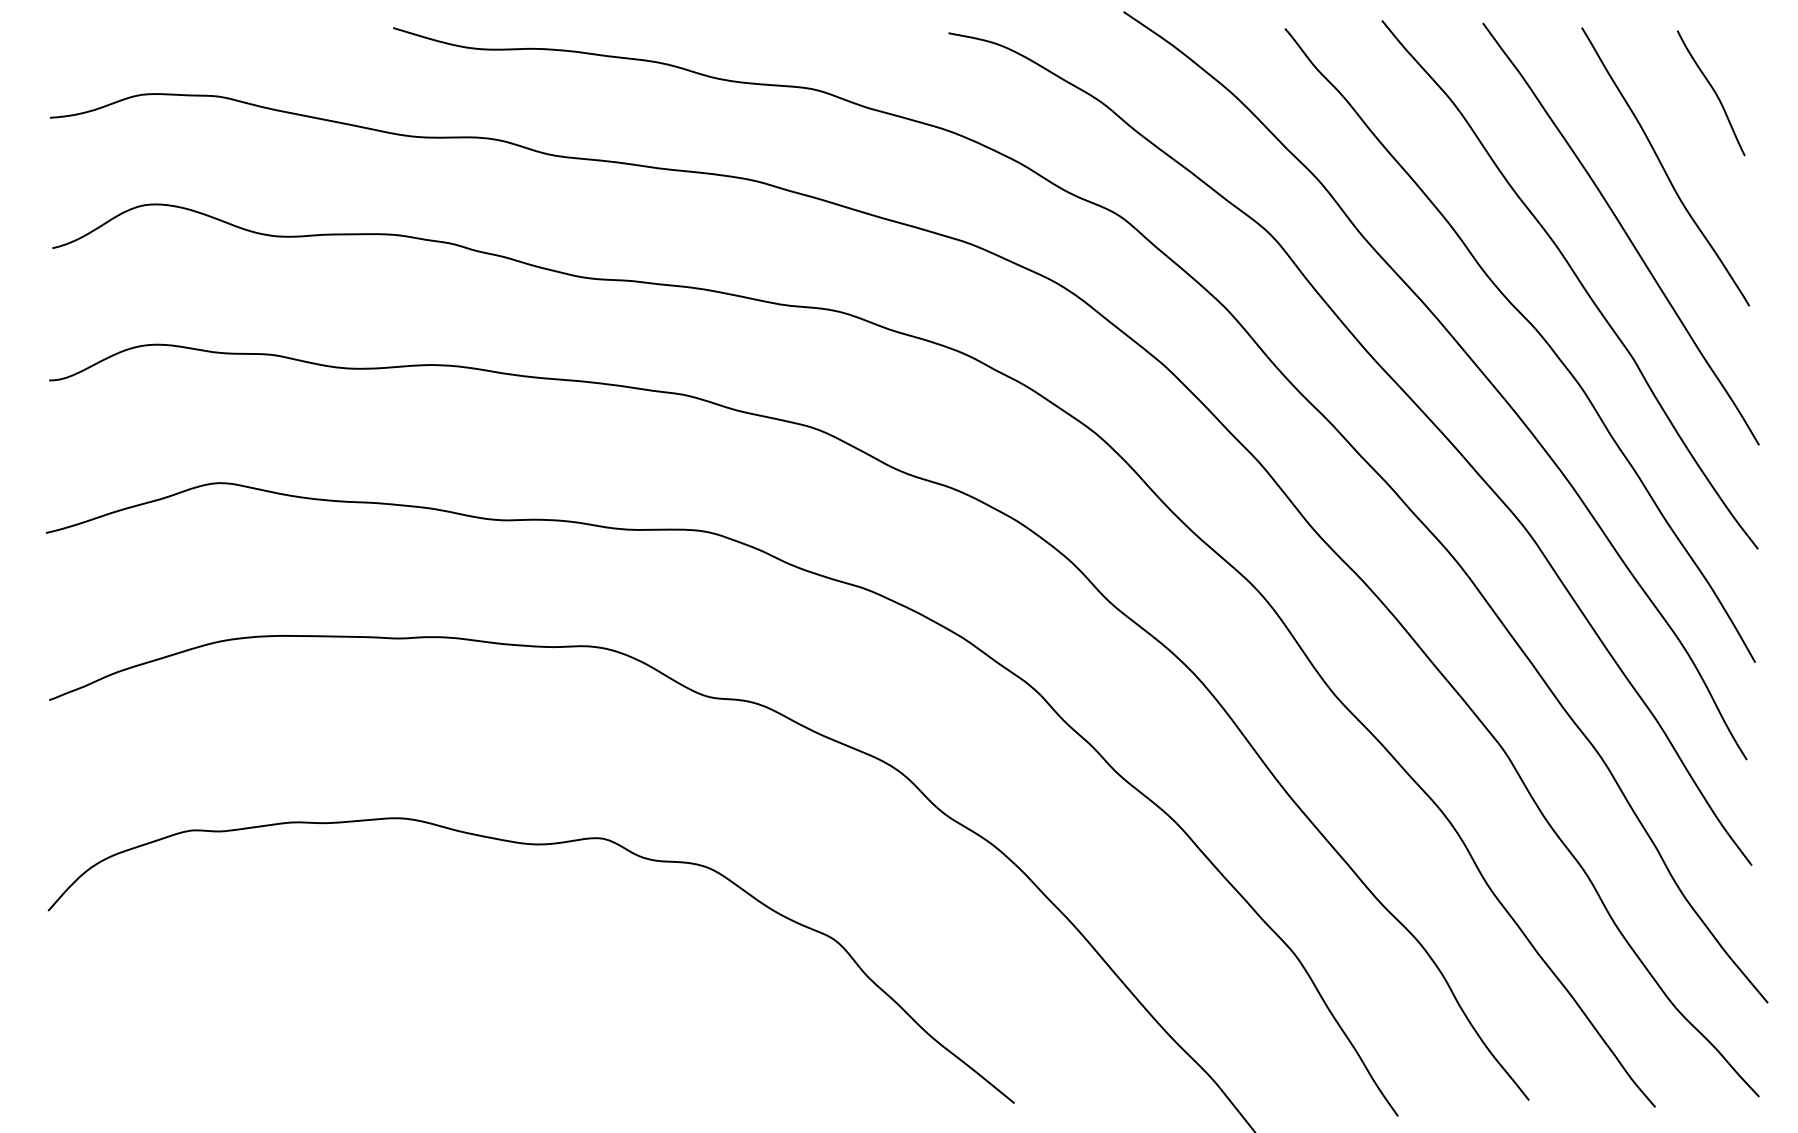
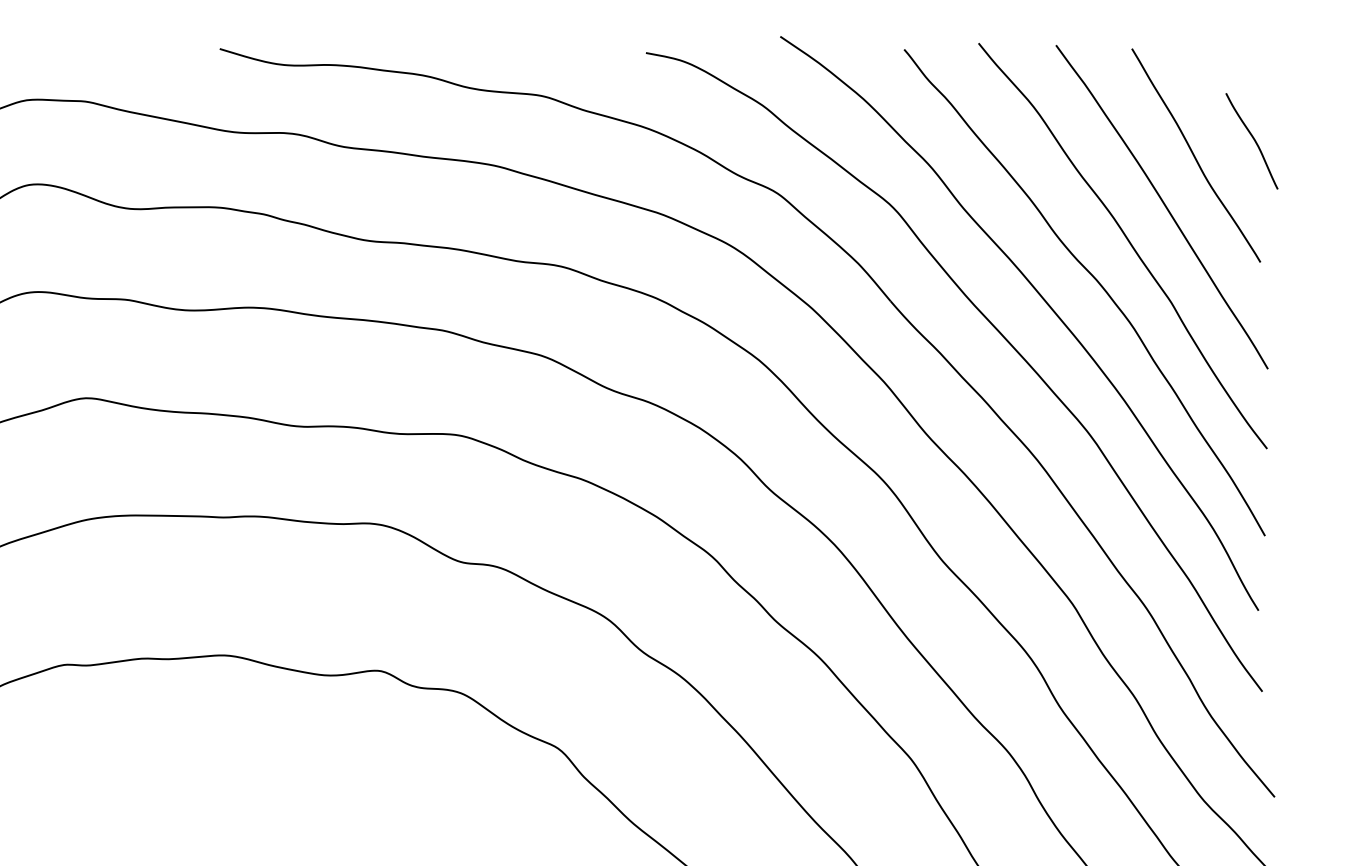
curve: (1713, 91) -> (1253, 139), moved

